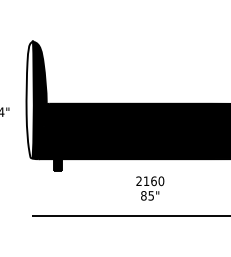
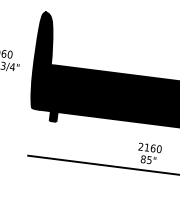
fill: (29, 99) -> (37, 59), added
text: (150, 188) -> (149, 154), moved

